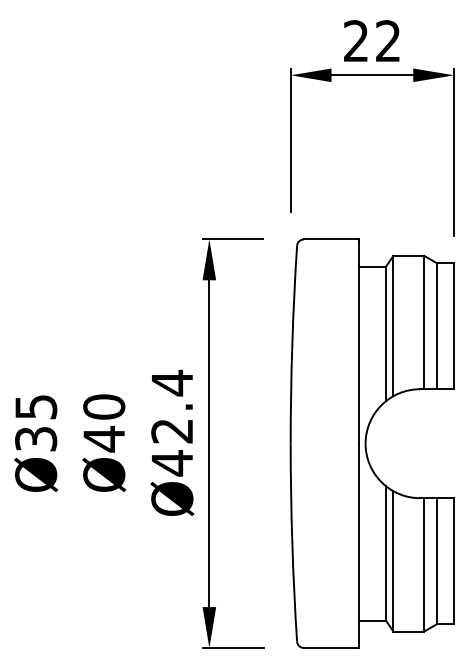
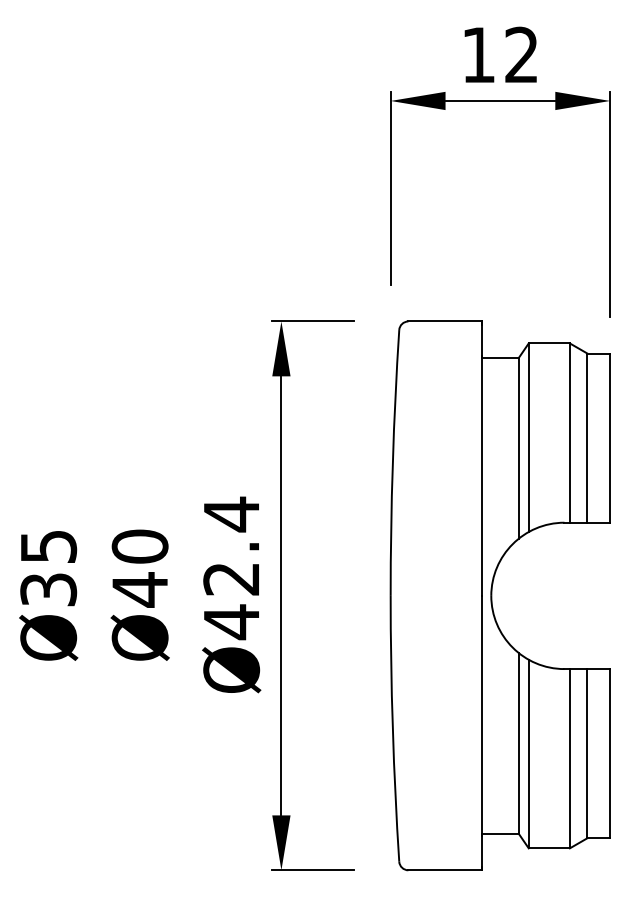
text: (355, 40) -> (477, 54), 22 -> 12

